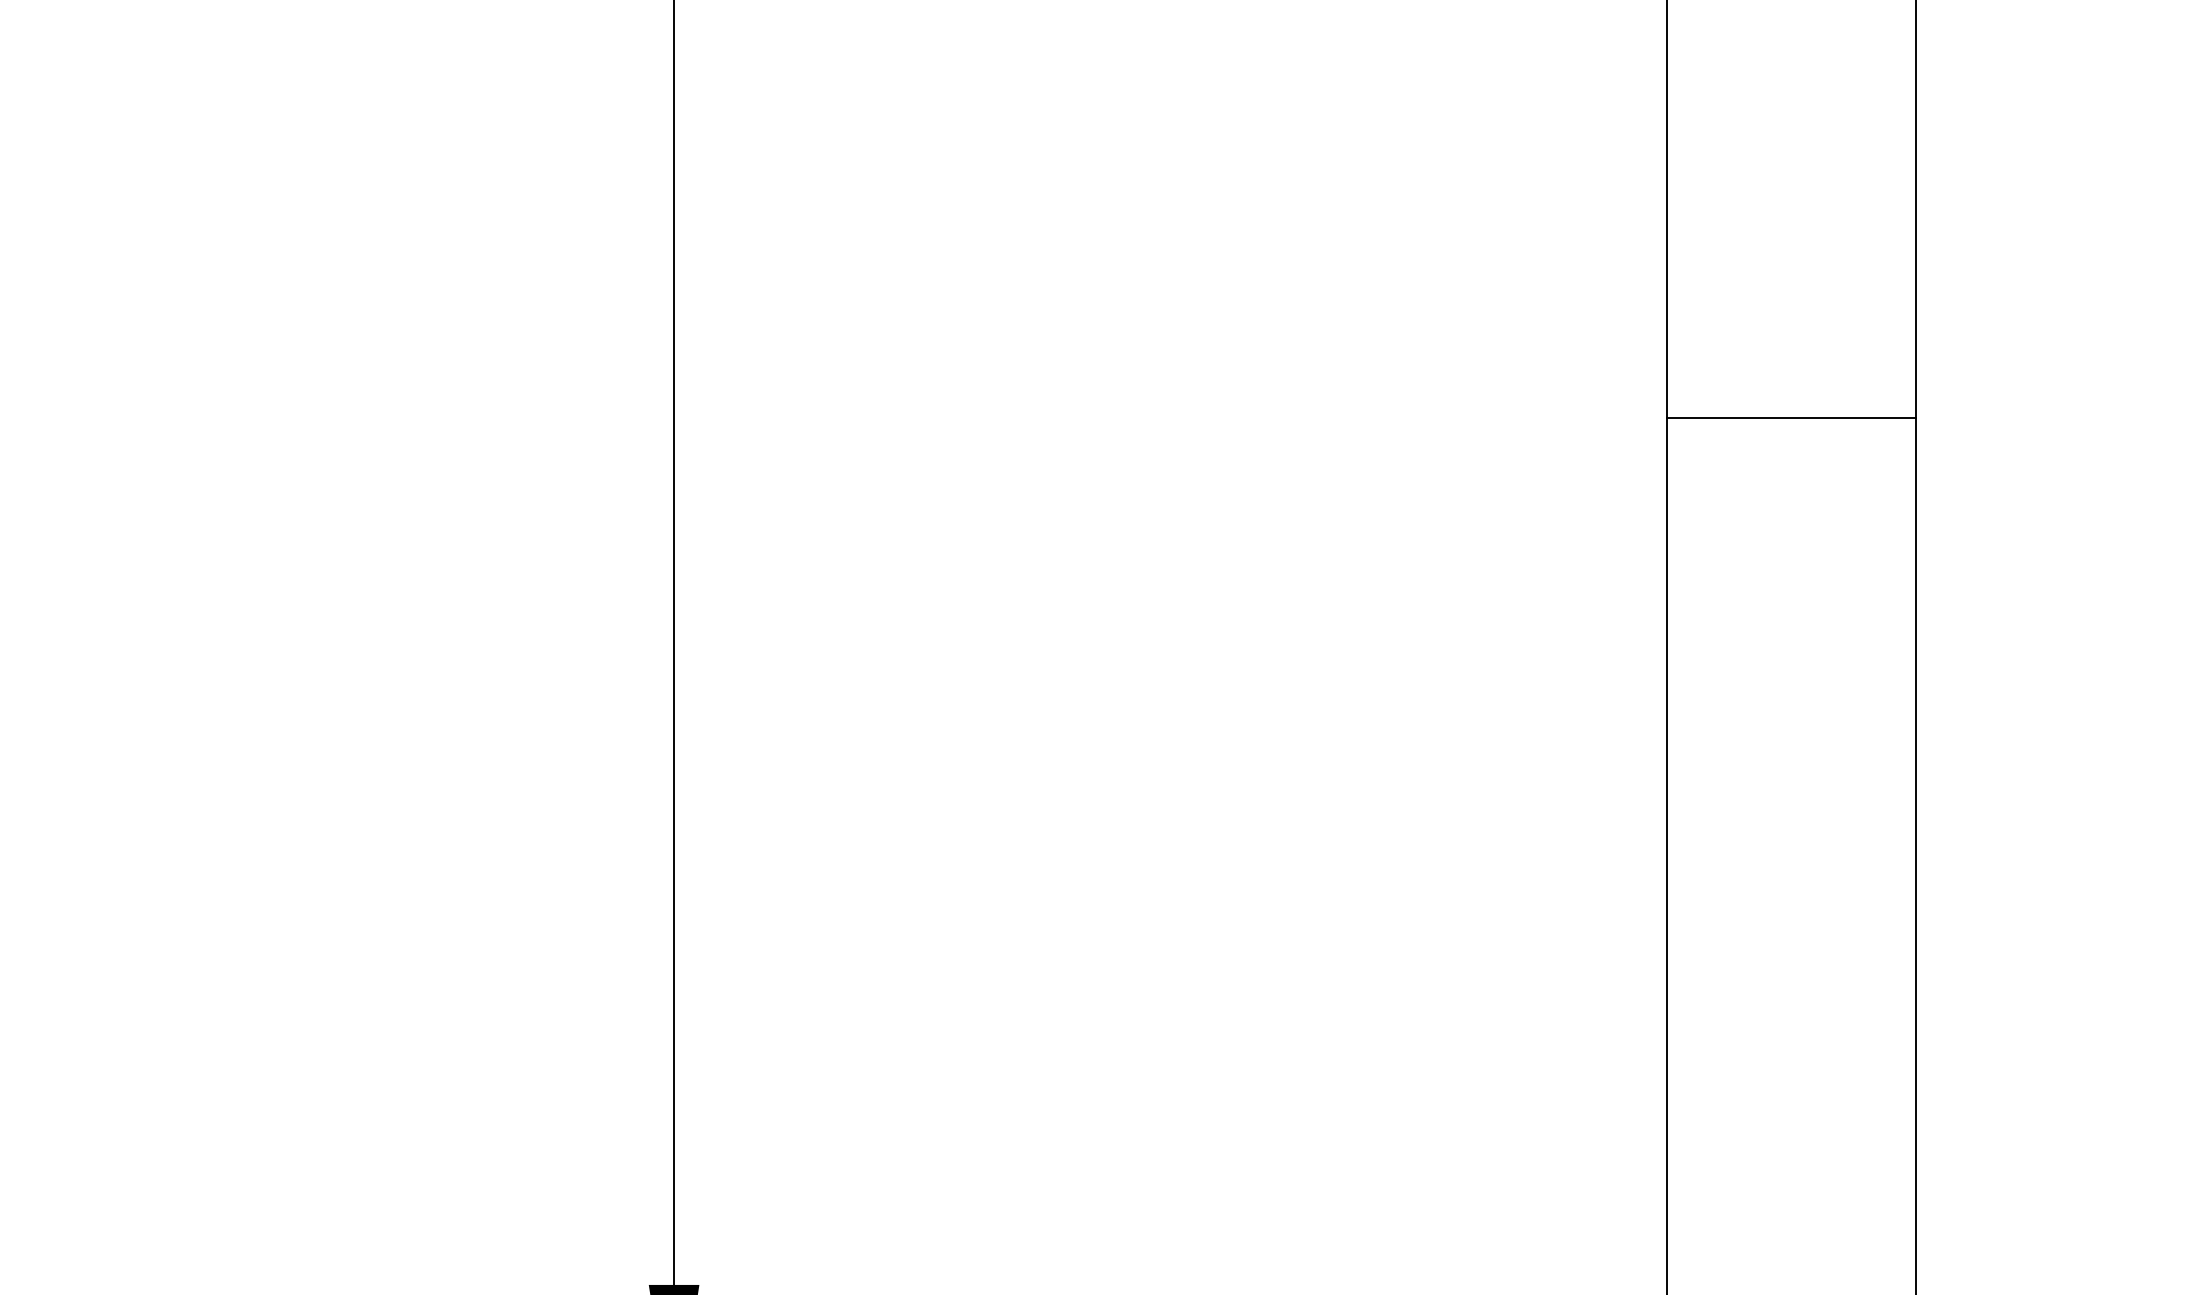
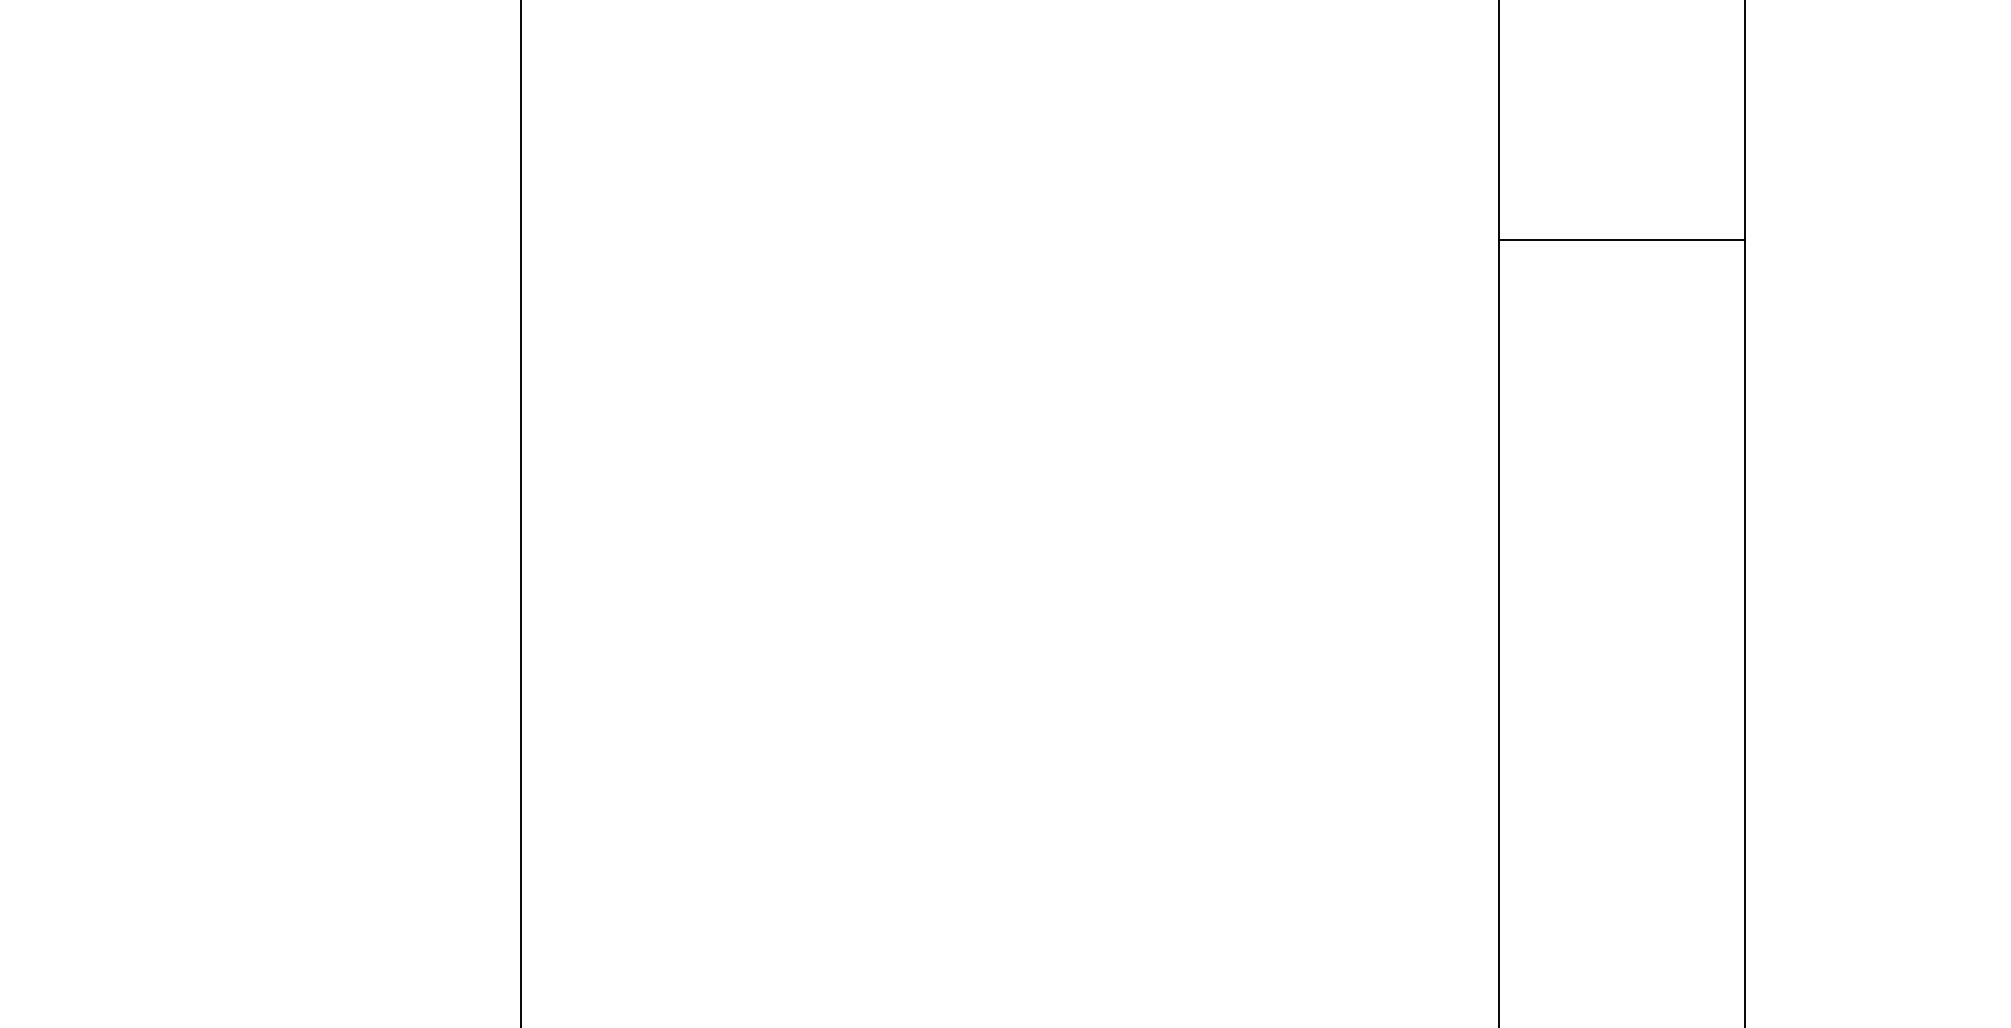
line: (1791, 418) -> (1621, 240), moved

